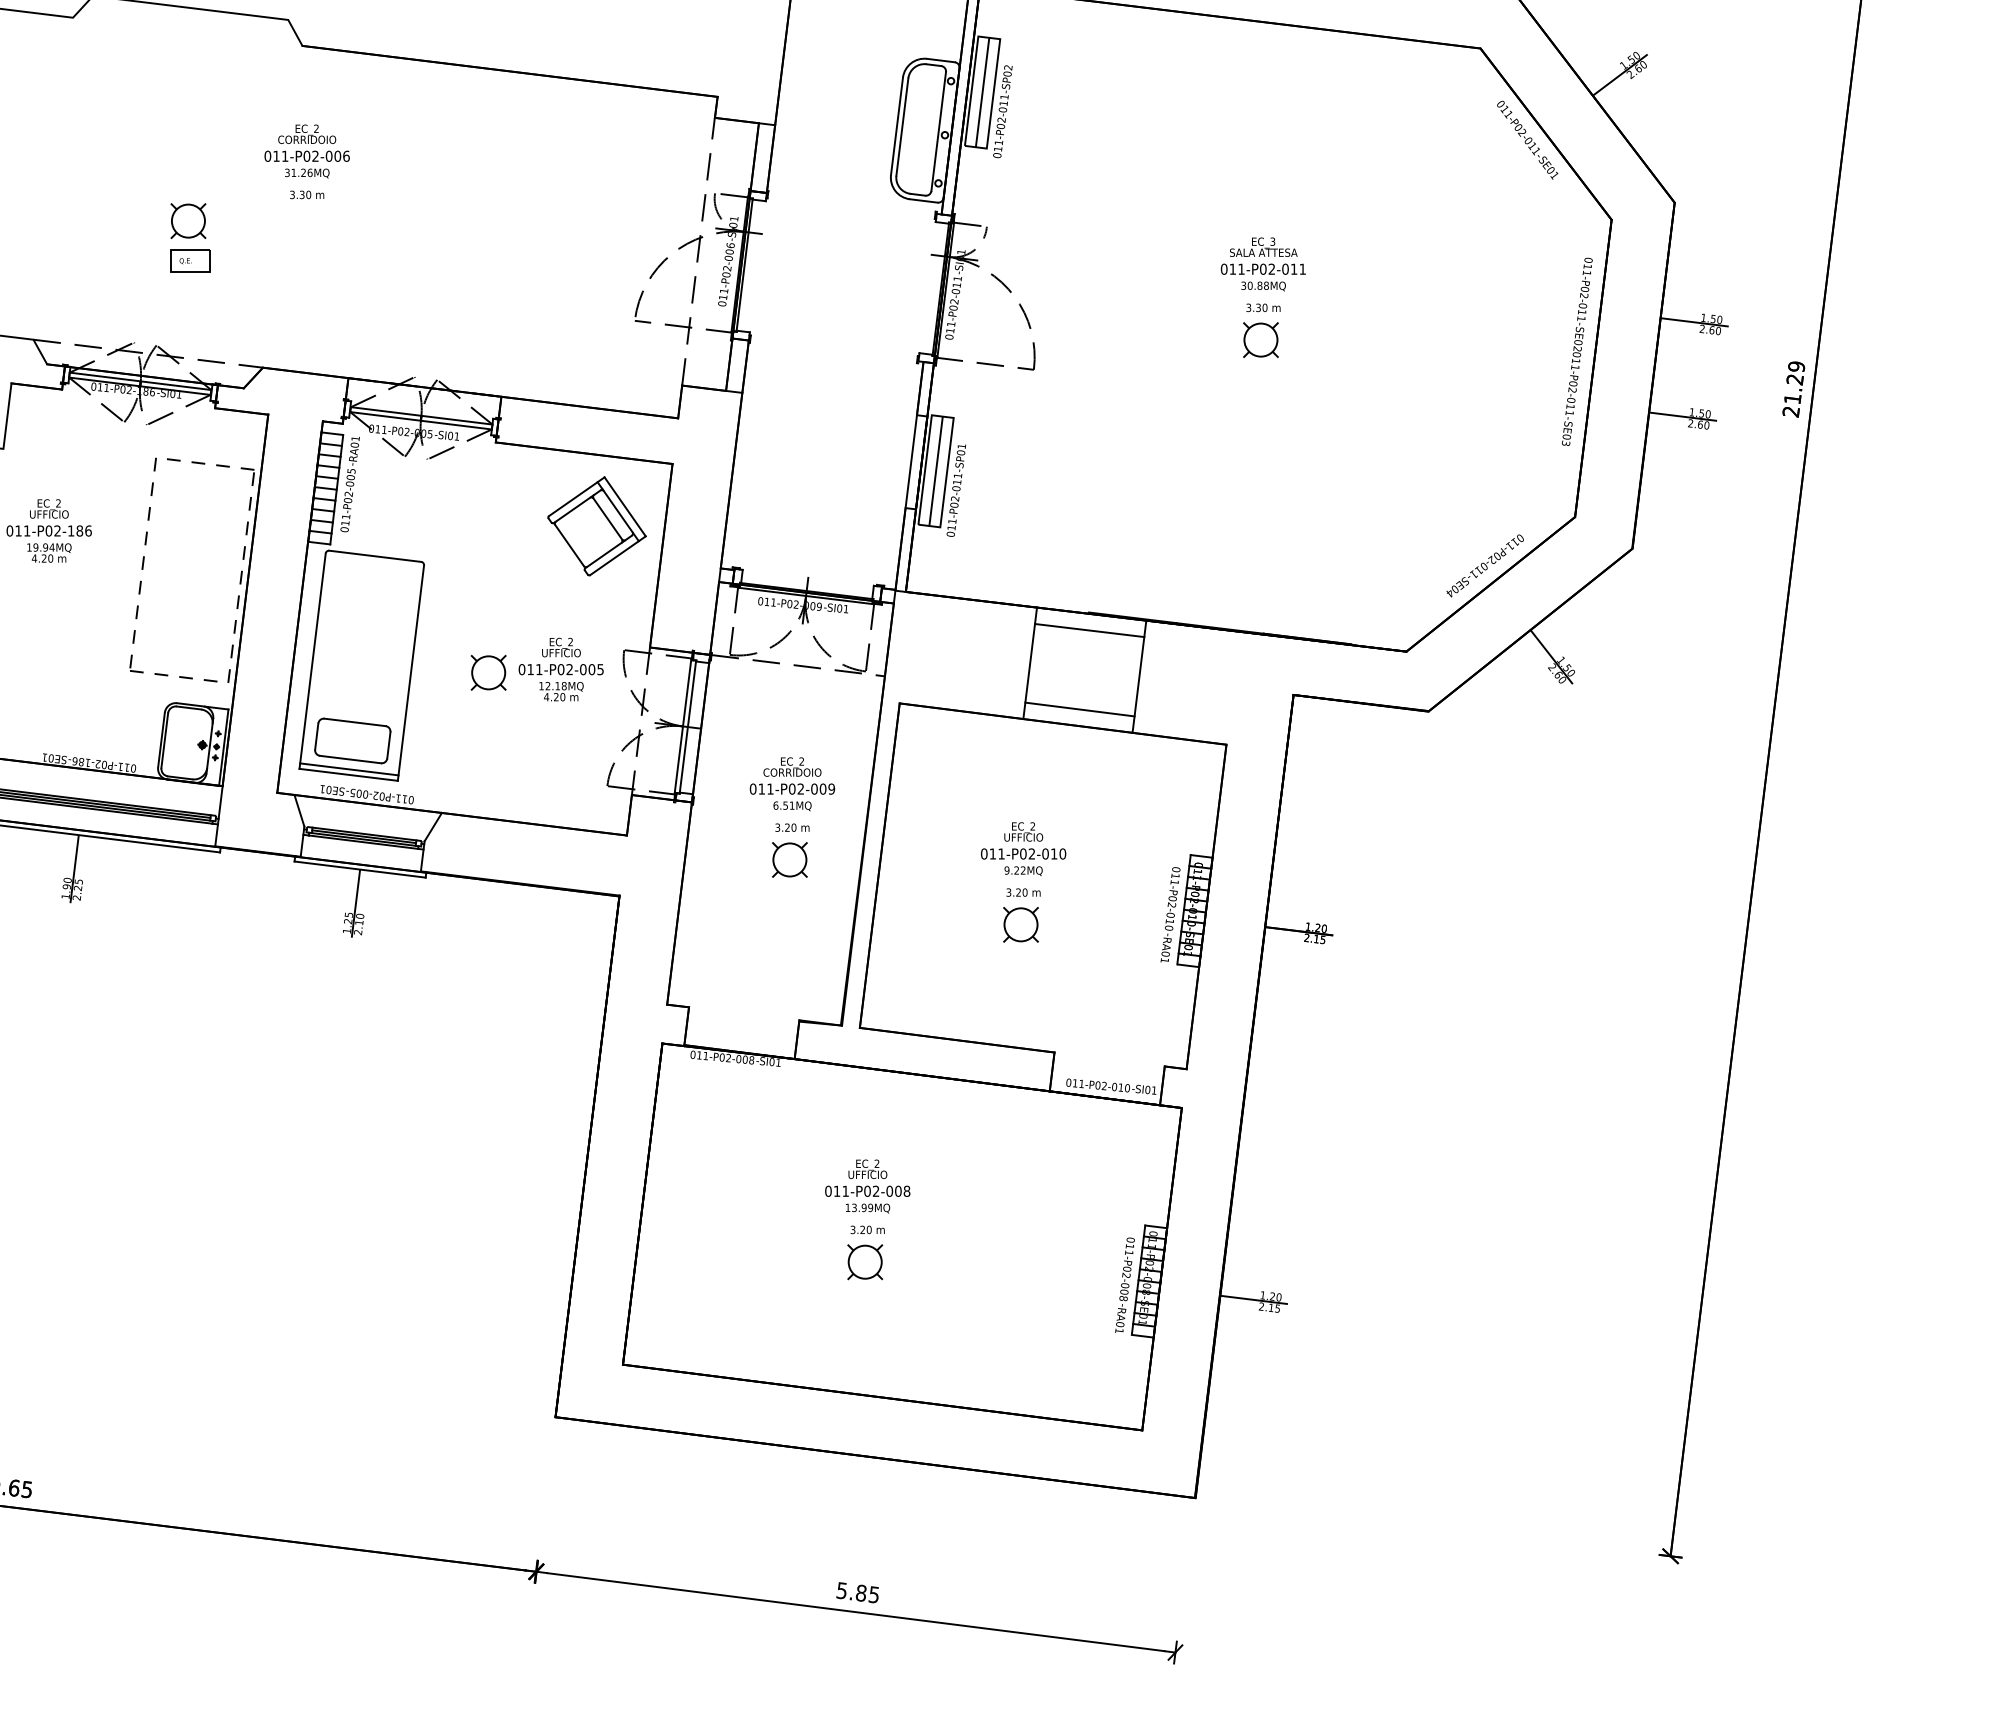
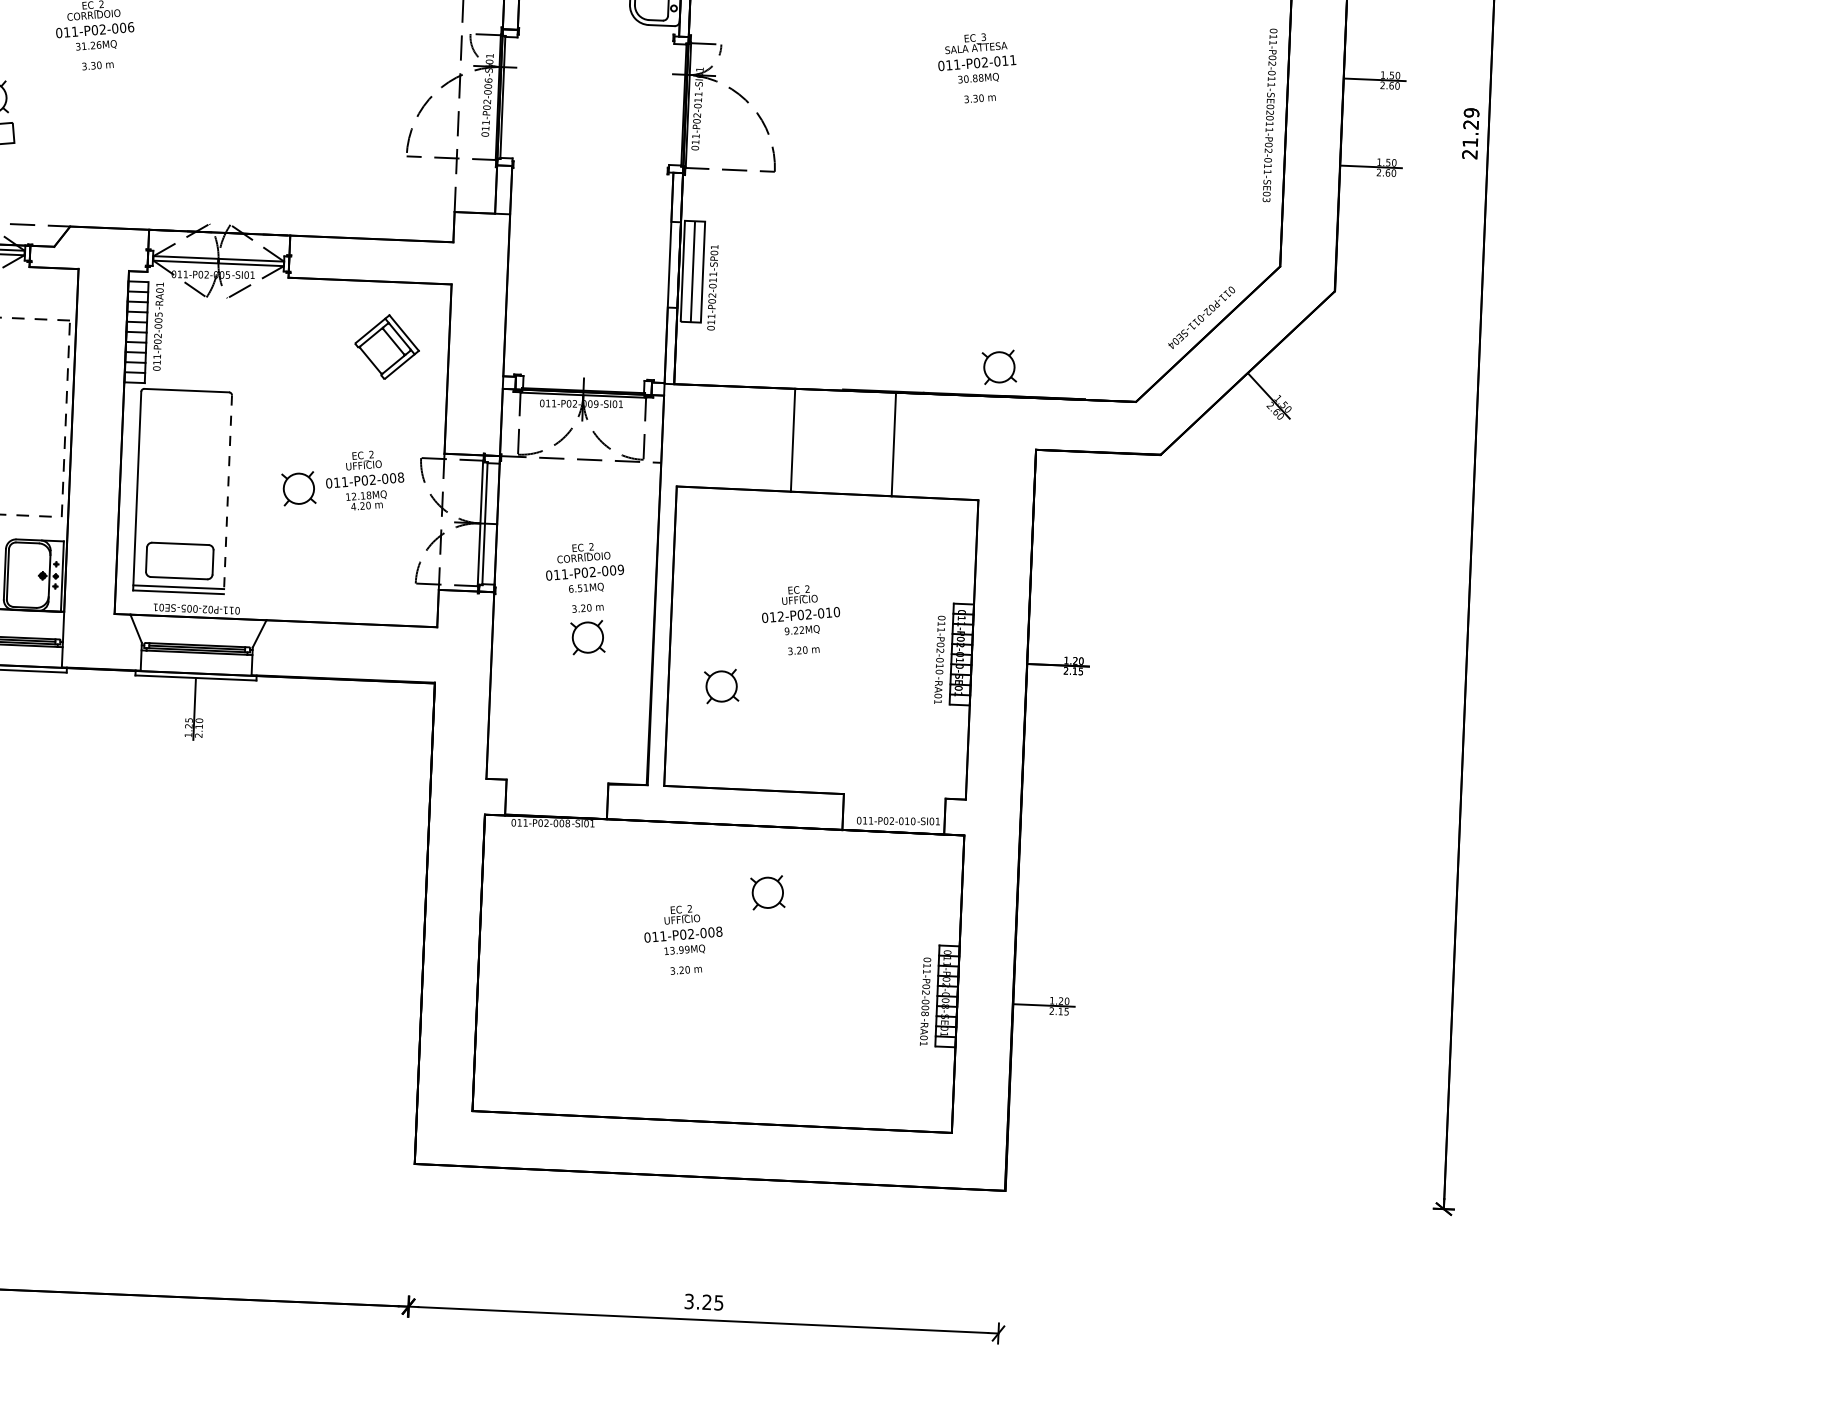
part: (1260, 339) -> (998, 366), moved
part: (596, 526) -> (386, 347), size x0.7
line: (1089, 630) -> (844, 405), removed
text: (600, 669) -> (400, 477), 011-P02-005 -> 011-P02-008
line: (410, 673) -> (227, 495), solid -> dashed
line: (1079, 709) -> (841, 478), removed
text: (1001, 853) -> (780, 616), 011-P02-010 -> 012-P02-010
part: (1020, 924) -> (721, 686), moved
part: (865, 1262) -> (768, 893), moved
text: (852, 1591) -> (698, 1301), 5.85 -> 3.25

